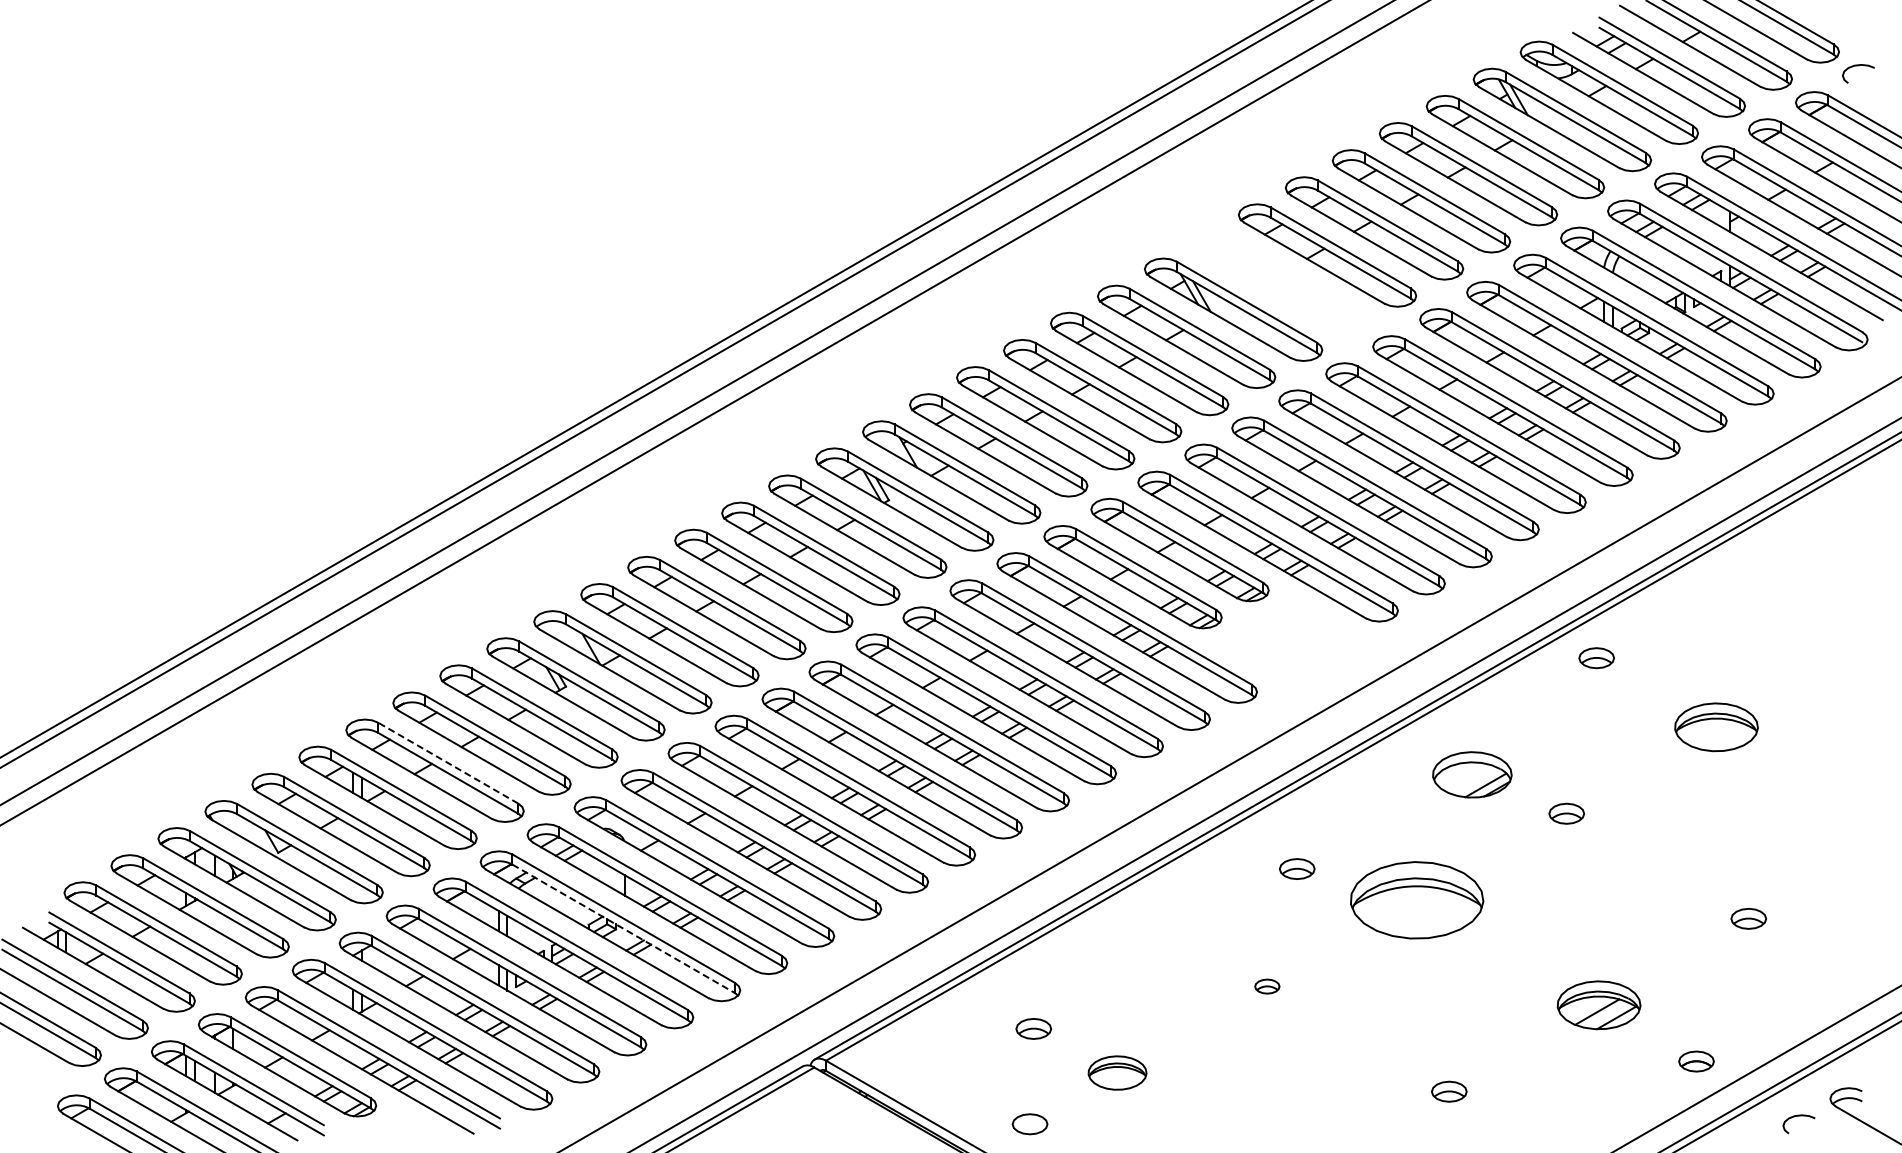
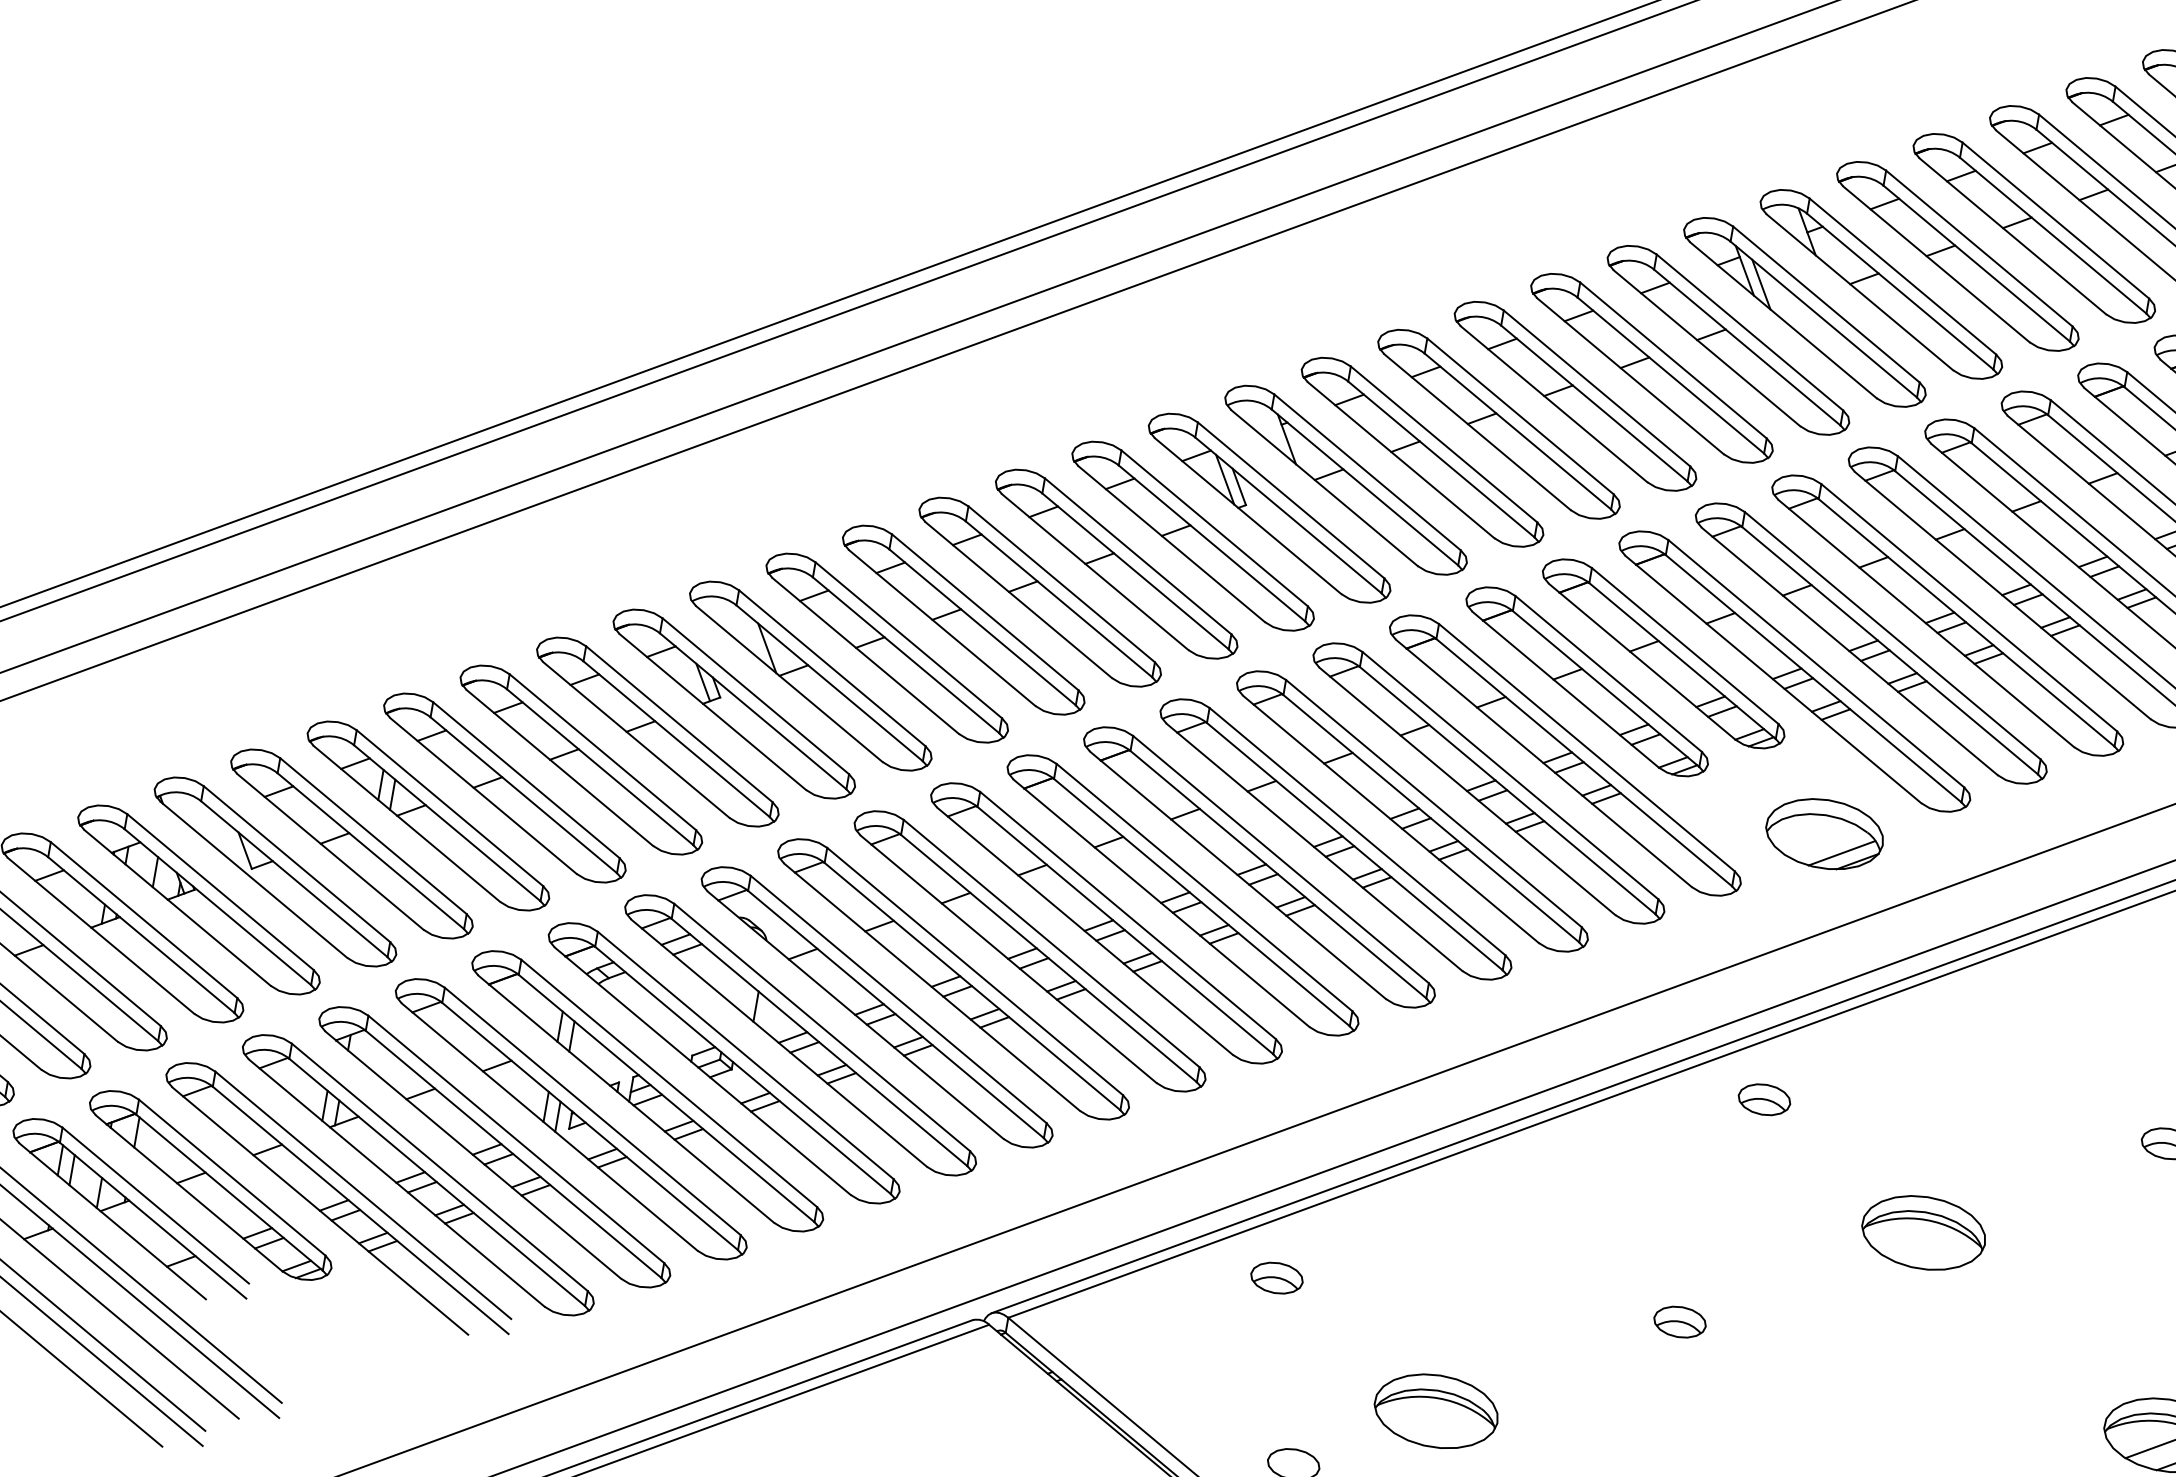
part: (1280, 282) -> (1881, 284), added
line: (448, 763) -> (526, 780), dashed -> solid
part: (1472, 774) -> (1825, 833), moved
part: (1297, 868) -> (1765, 1099), moved
part: (1416, 899) -> (1923, 1231), size x0.62
line: (624, 929) -> (744, 1071), dashed -> solid
part: (1267, 986) -> (1680, 1321), size x1.43
part: (1033, 1028) -> (1276, 1277), moved
part: (1117, 1072) -> (1436, 1410), size x1.43

